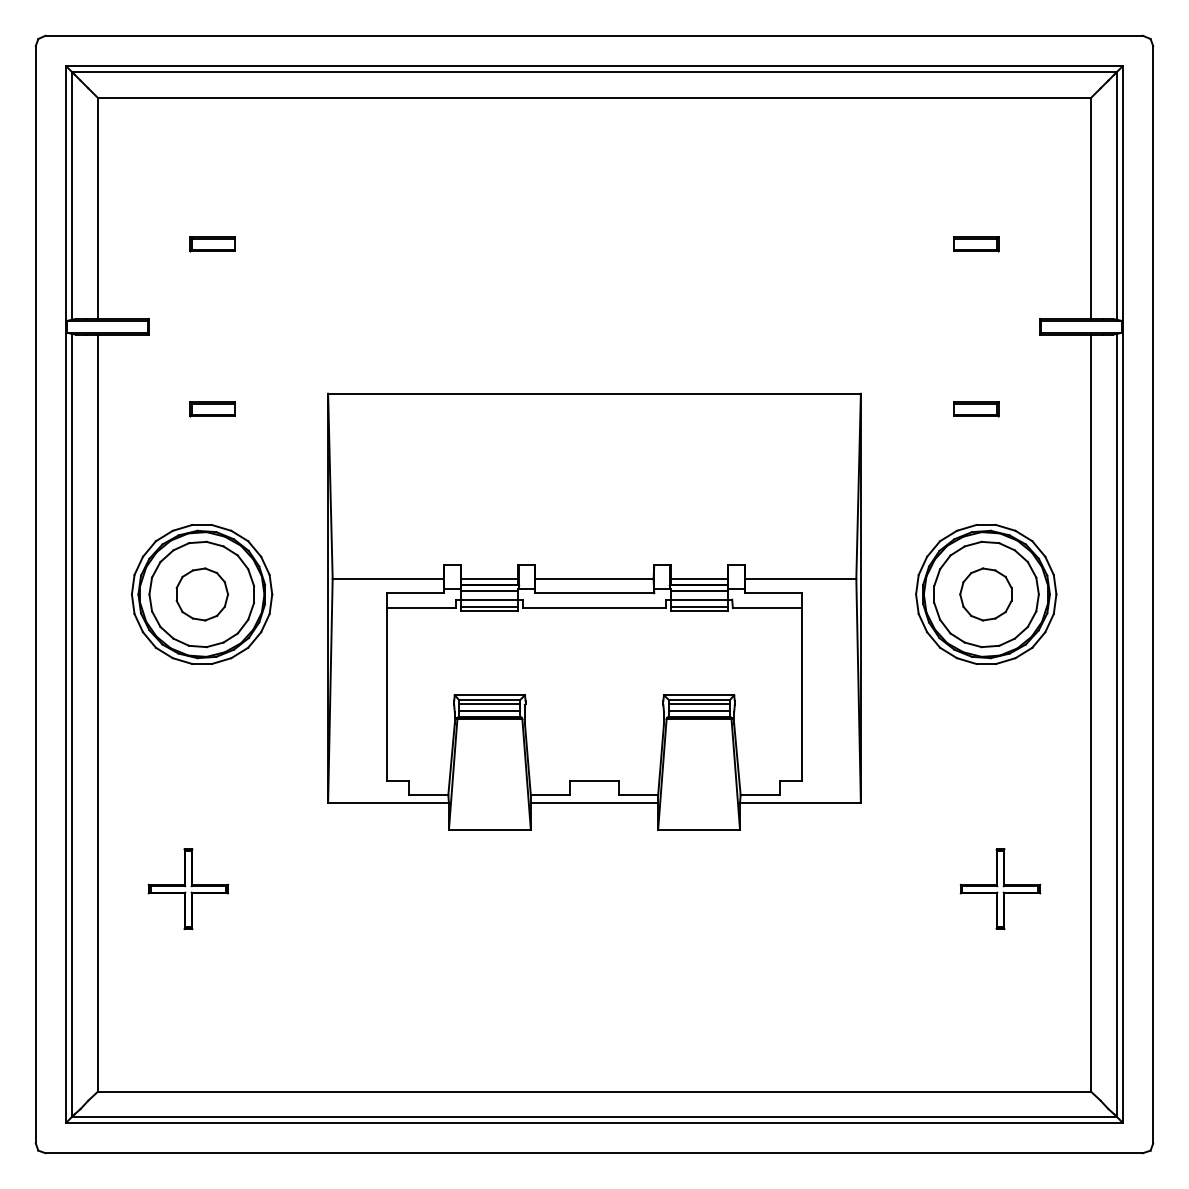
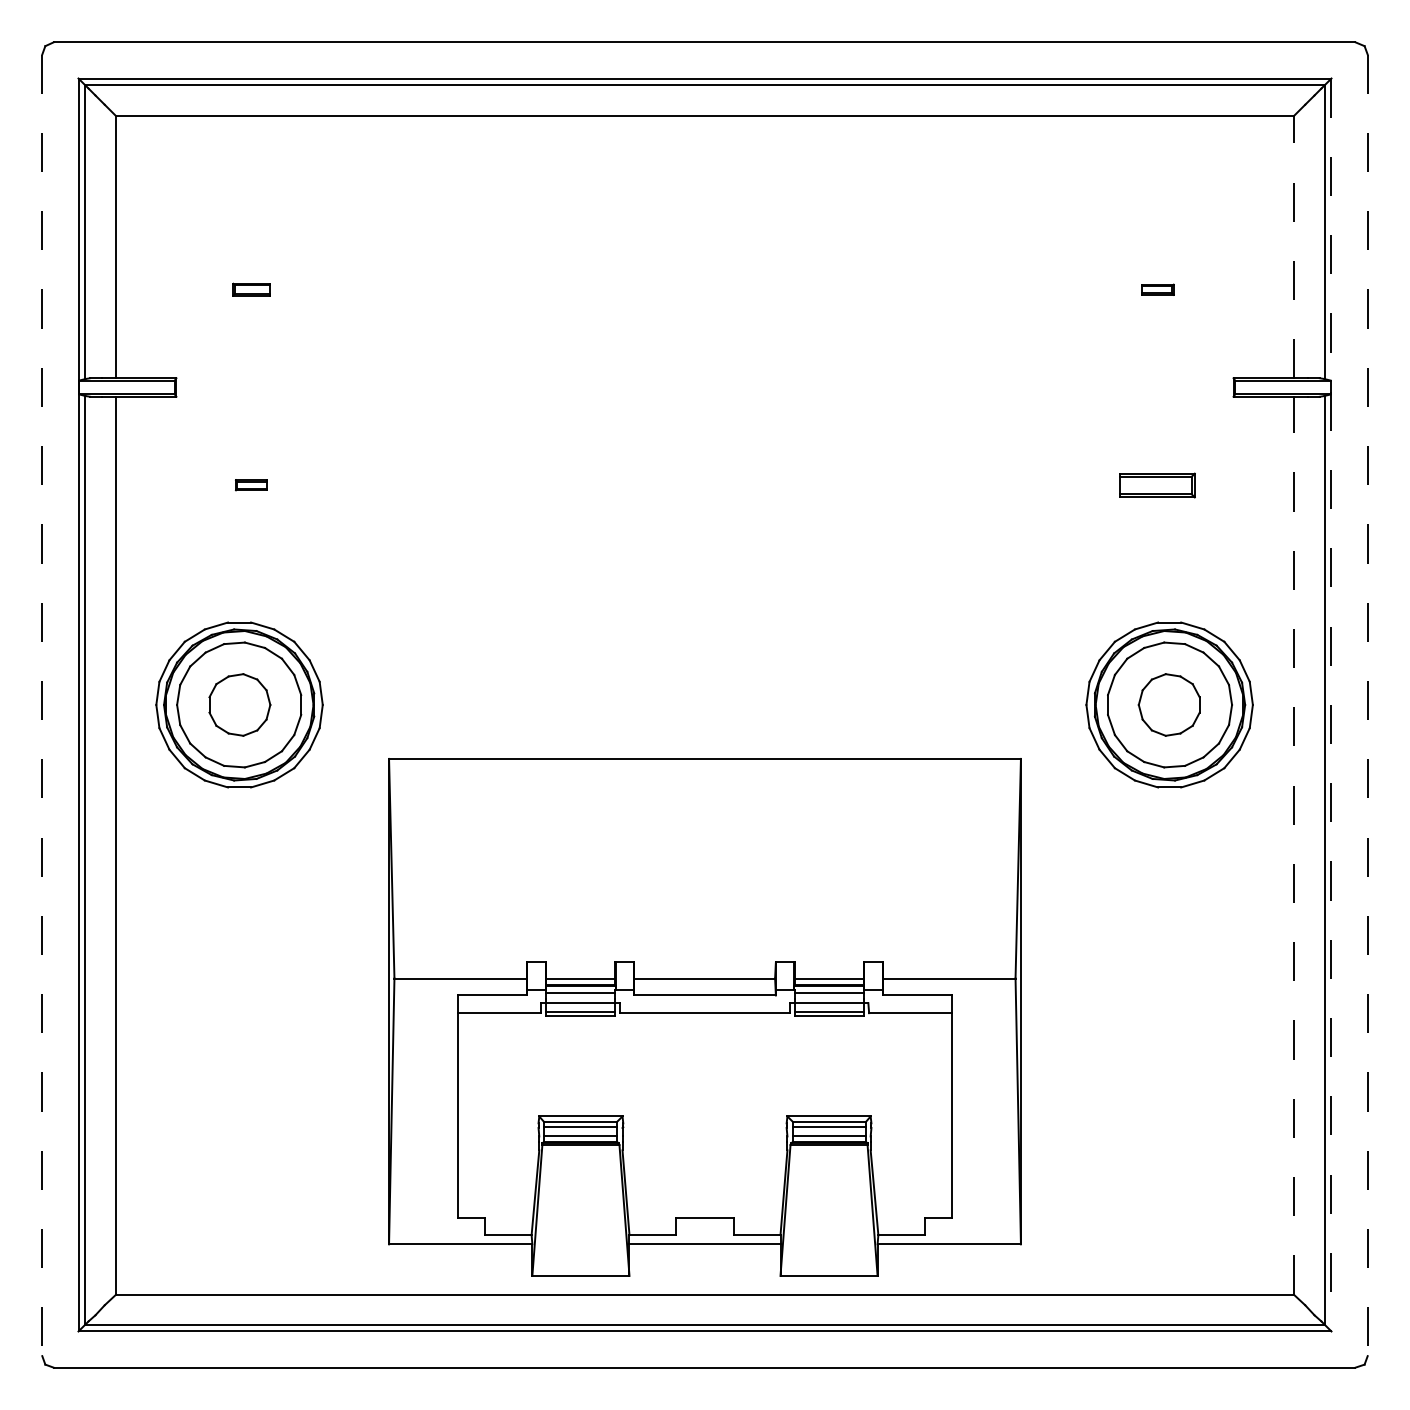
line: (1090, 207) -> (1293, 246), solid -> dashed
part: (212, 244) -> (251, 289), size x0.7
part: (976, 244) -> (1157, 289), size x0.6
part: (212, 408) -> (251, 484), size x0.6
part: (976, 408) -> (1157, 484), size x1.4
line: (35, 594) -> (42, 705), solid -> dashed
line: (1122, 594) -> (1331, 705), solid -> dashed
line: (1153, 594) -> (1367, 705), solid -> dashed
part: (594, 611) -> (704, 1017), moved
line: (1090, 712) -> (1293, 845), solid -> dashed
part: (188, 889) -> (223, 1054), removed
part: (1000, 889) -> (1186, 1054), removed

